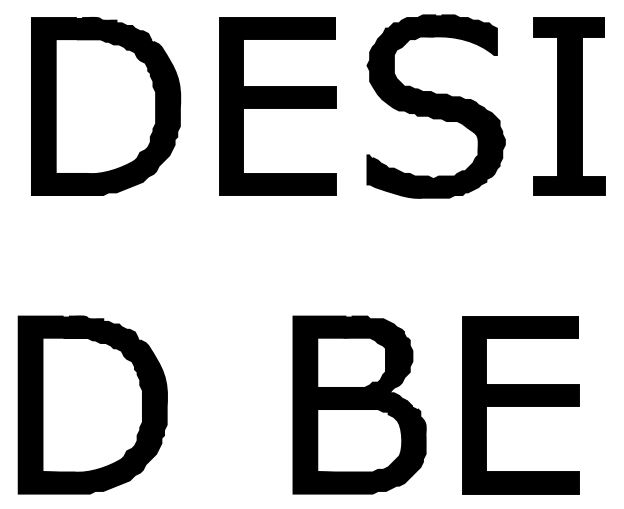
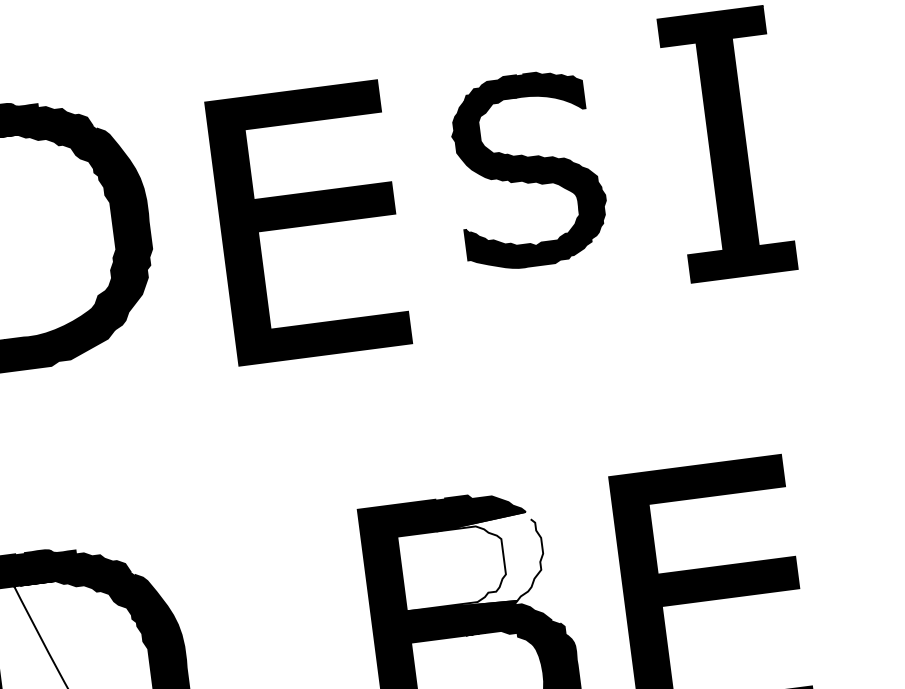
part: (277, 106) -> (308, 222), moved
part: (435, 106) -> (528, 170), size x0.7
fill: (364, 361) -> (471, 562), removed

